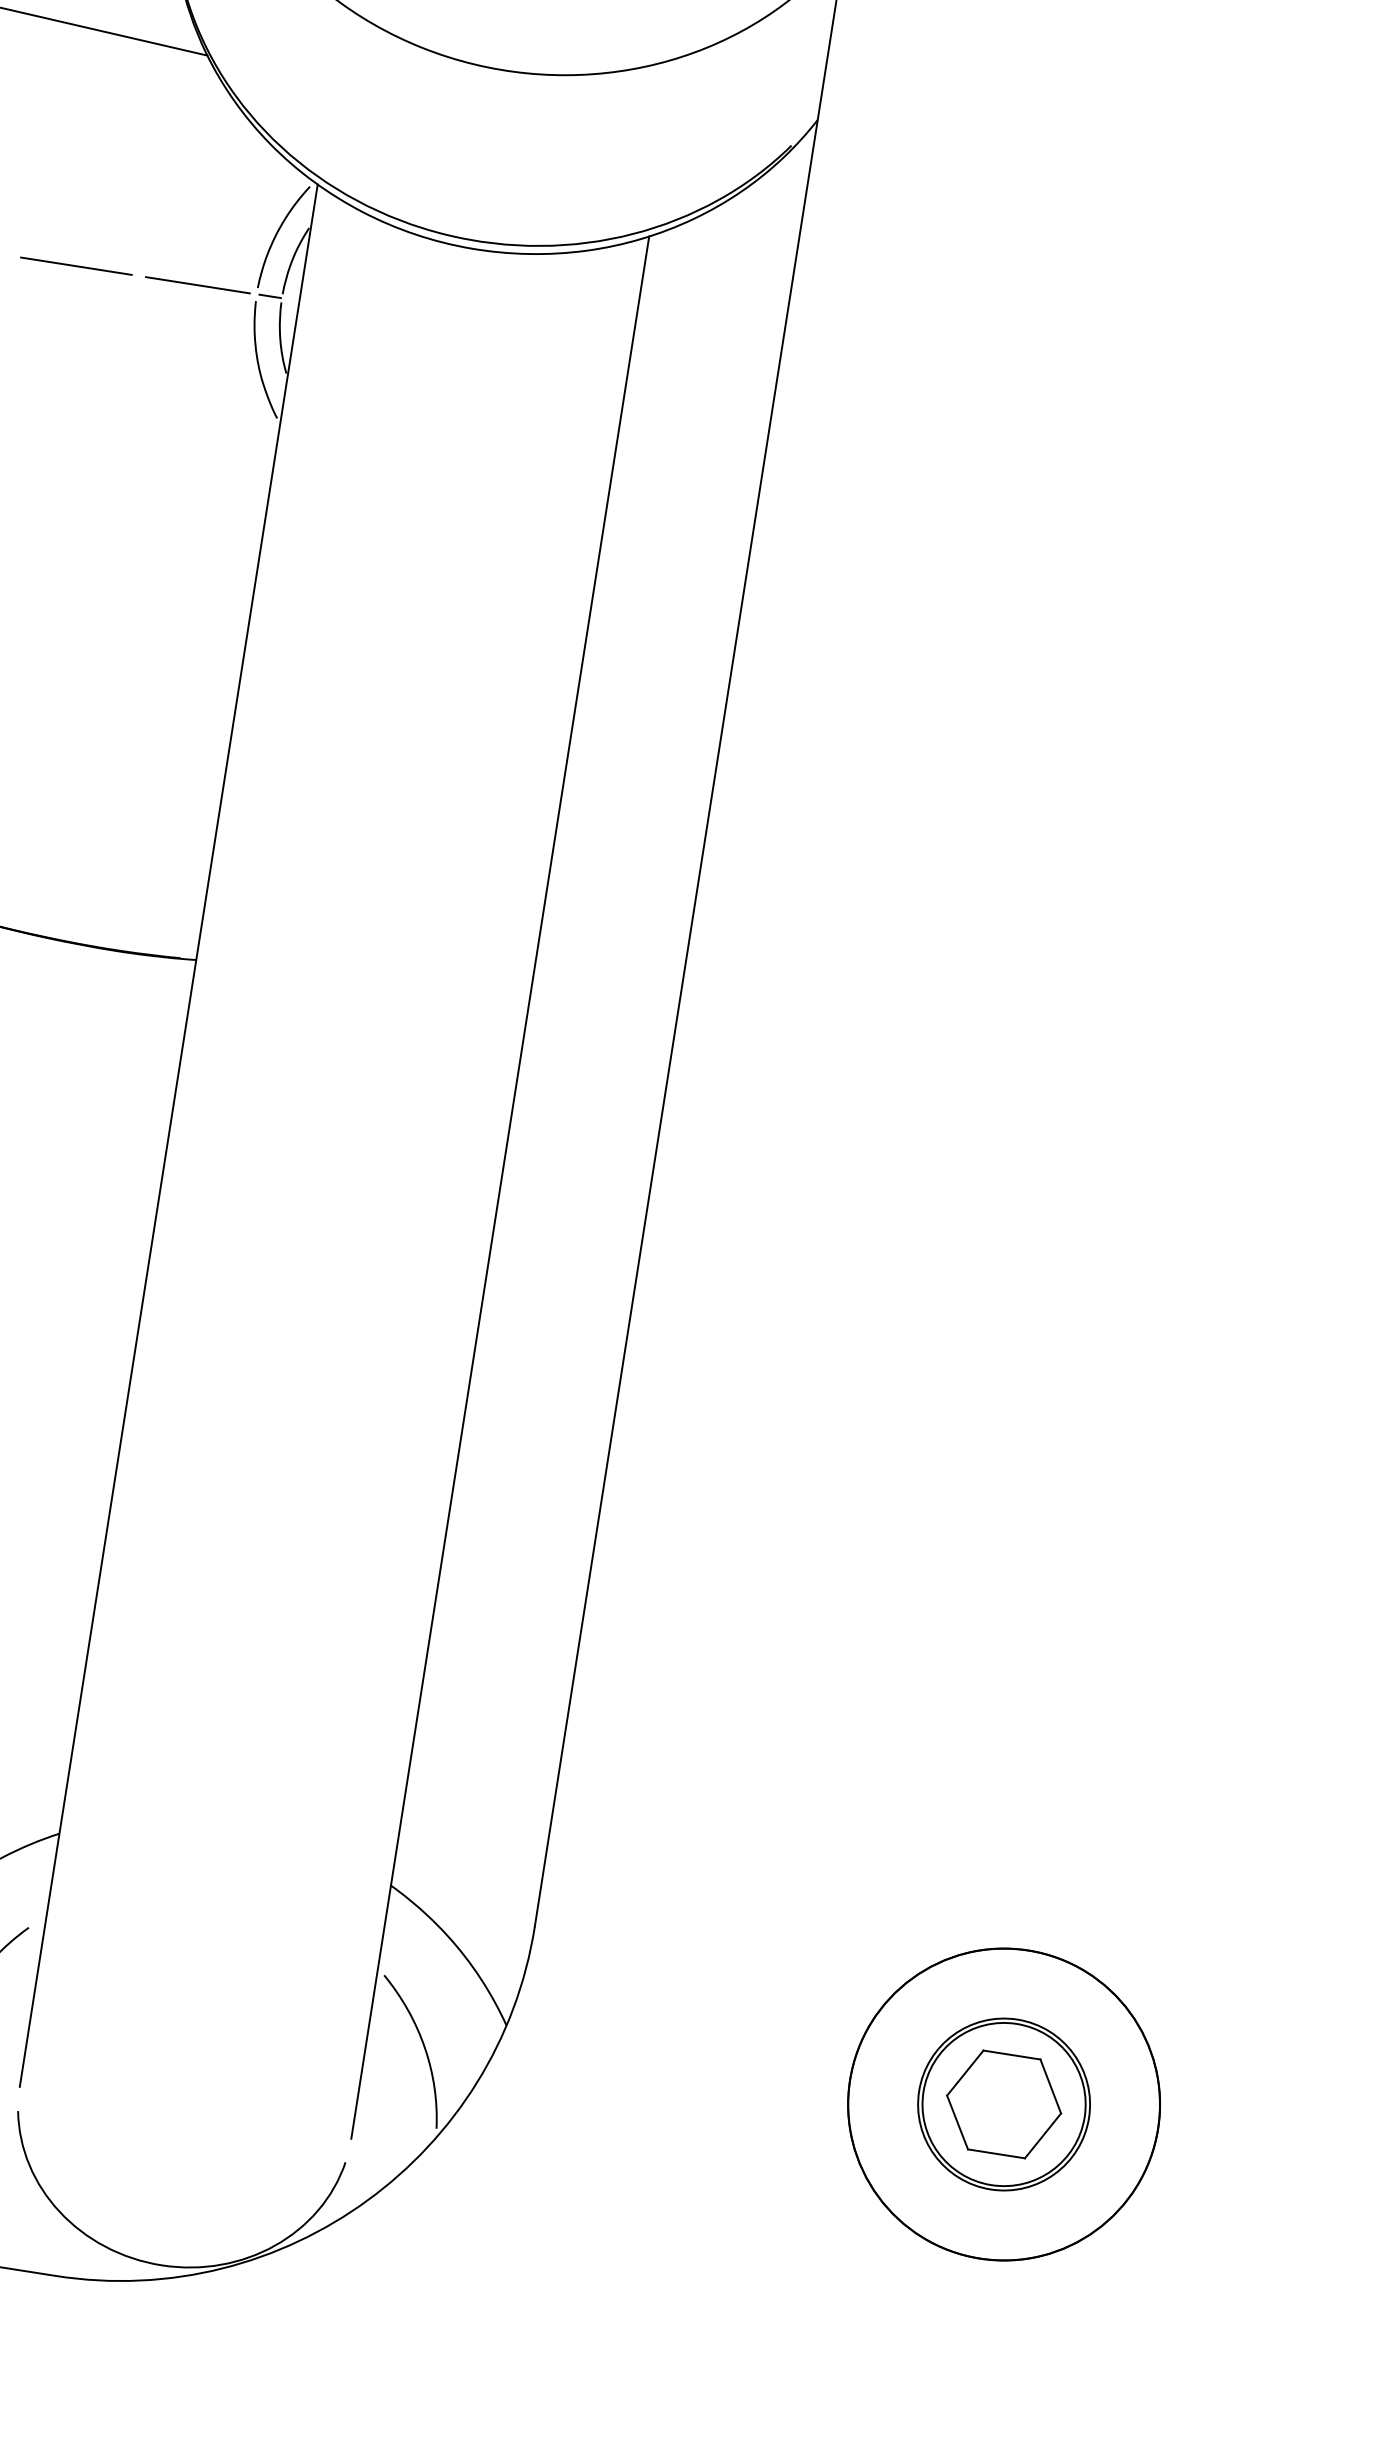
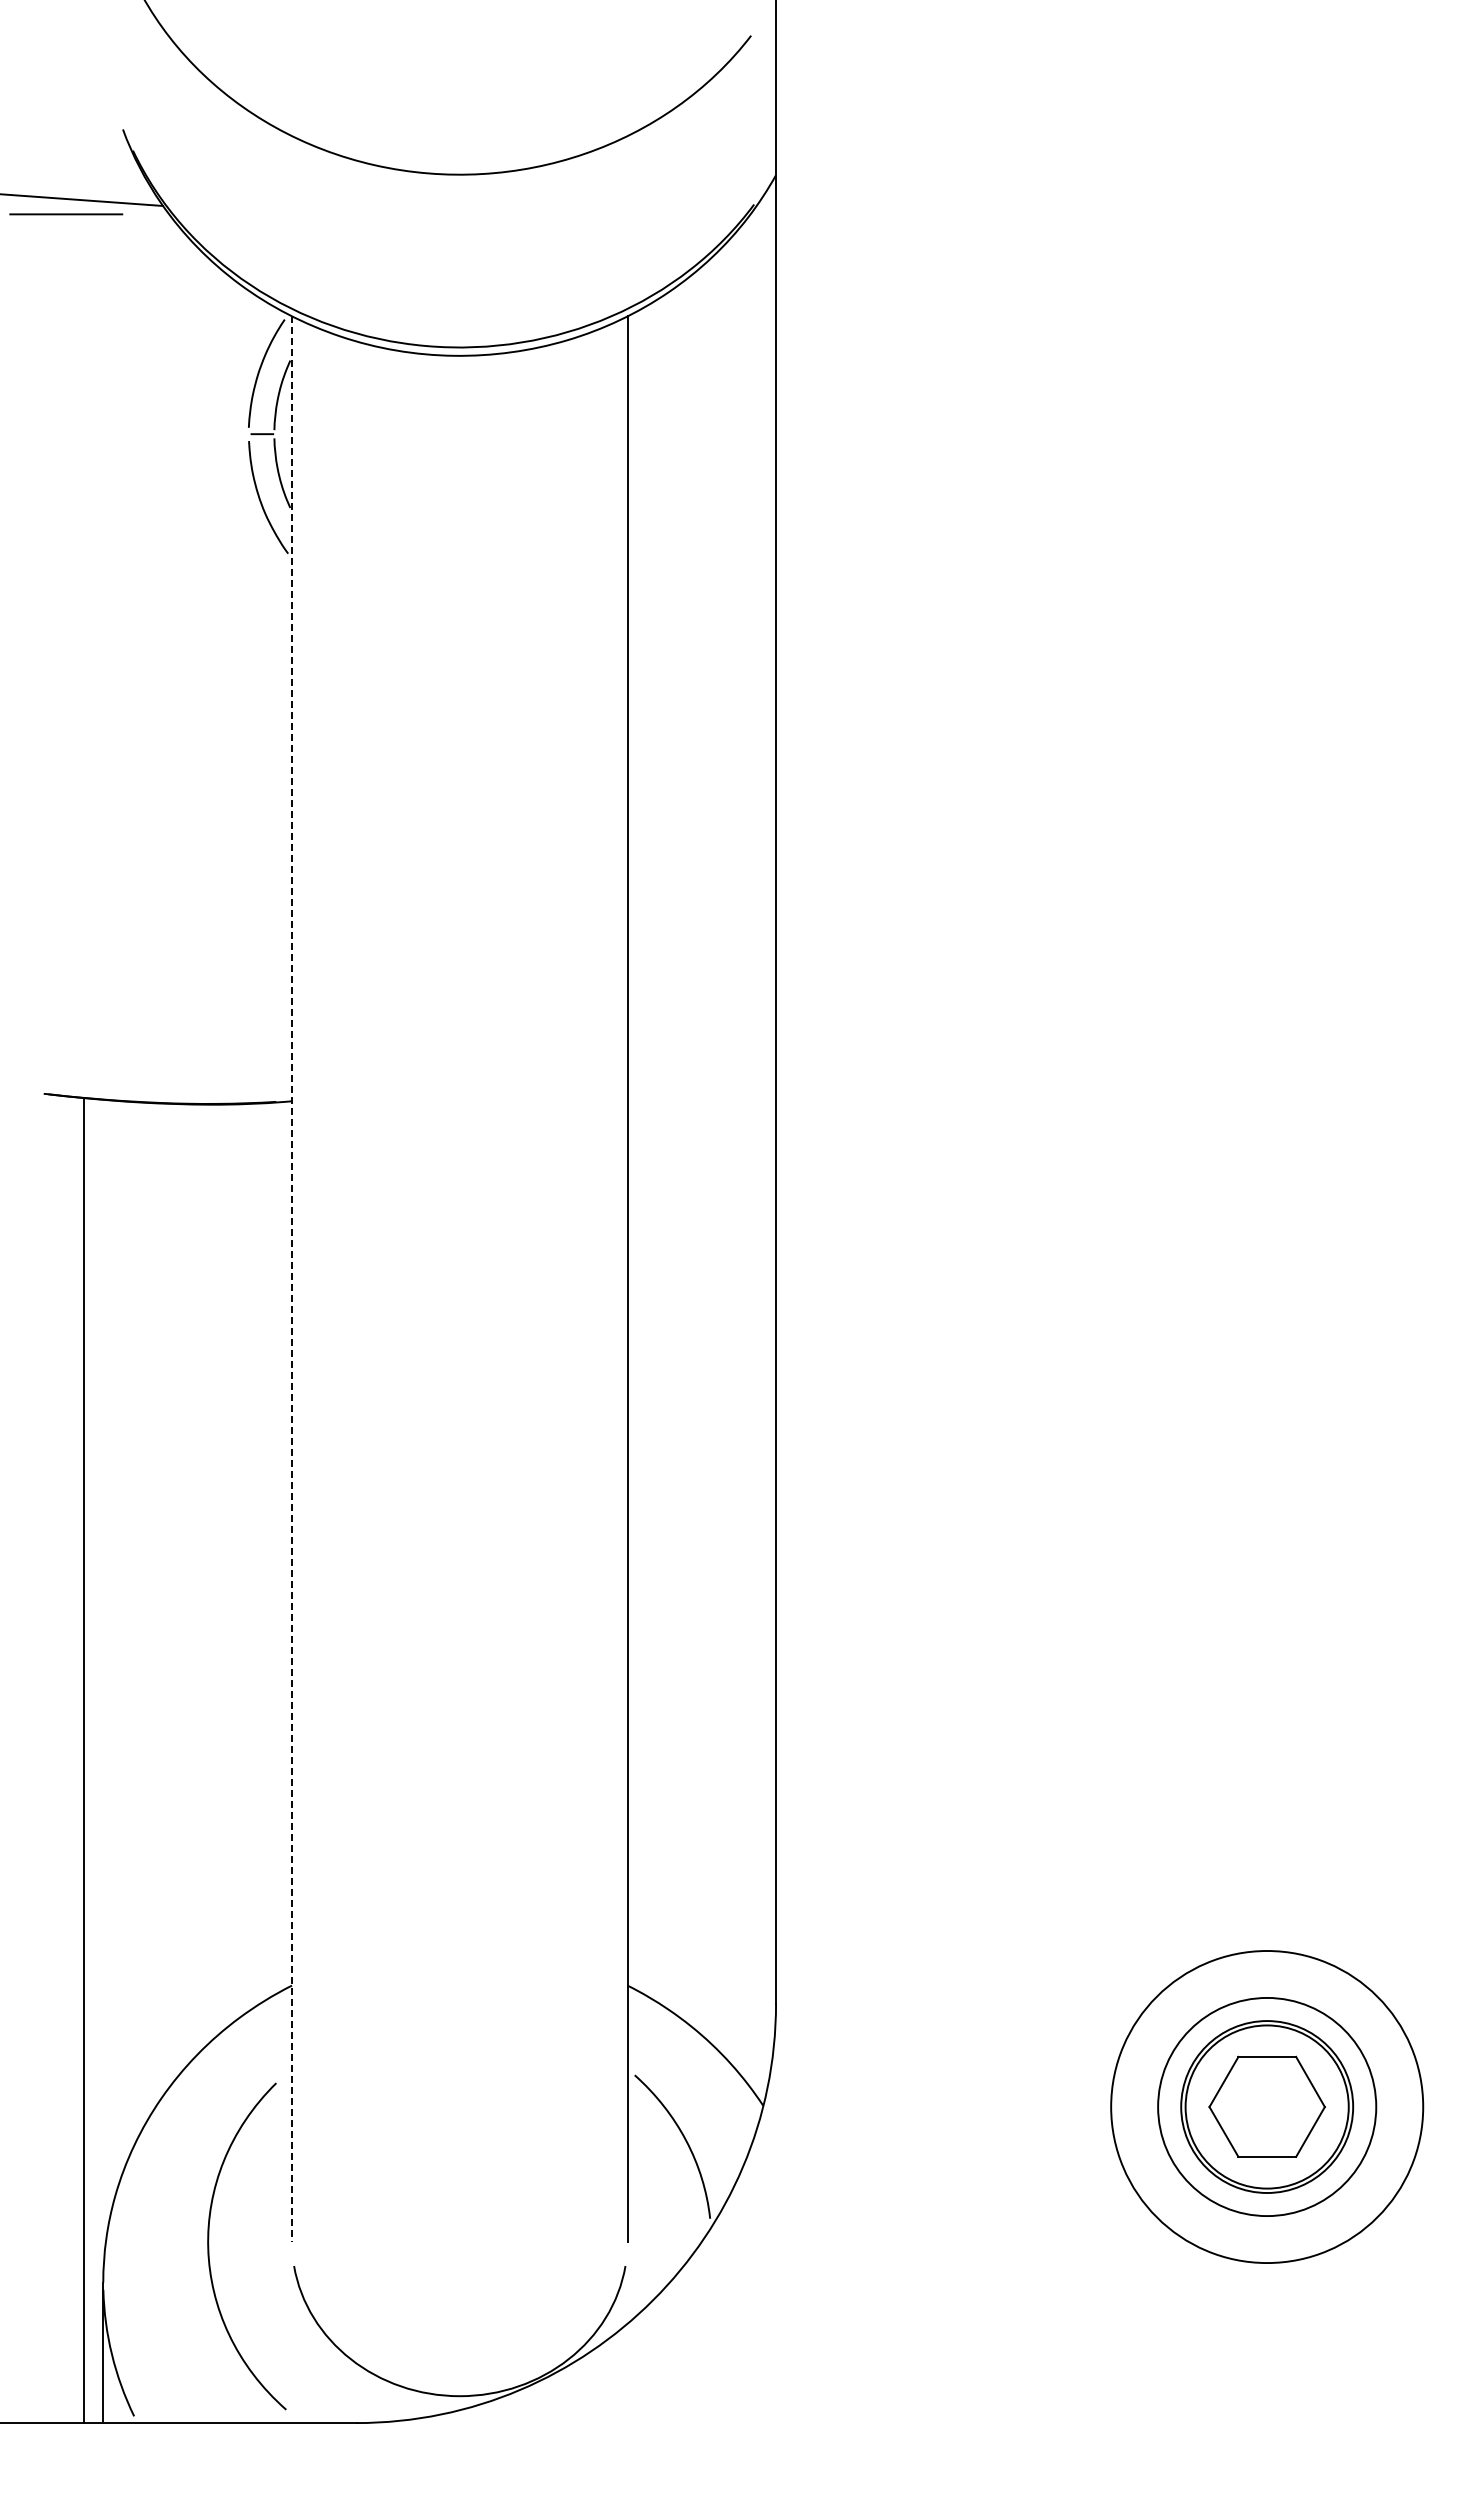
line: (76, 266) -> (66, 214), moved
line: (197, 285) -> (188, 434), removed
line: (169, 1136) -> (292, 1279), solid -> dashed
circle: (1004, 2104) -> (1267, 2106), size x0.7

